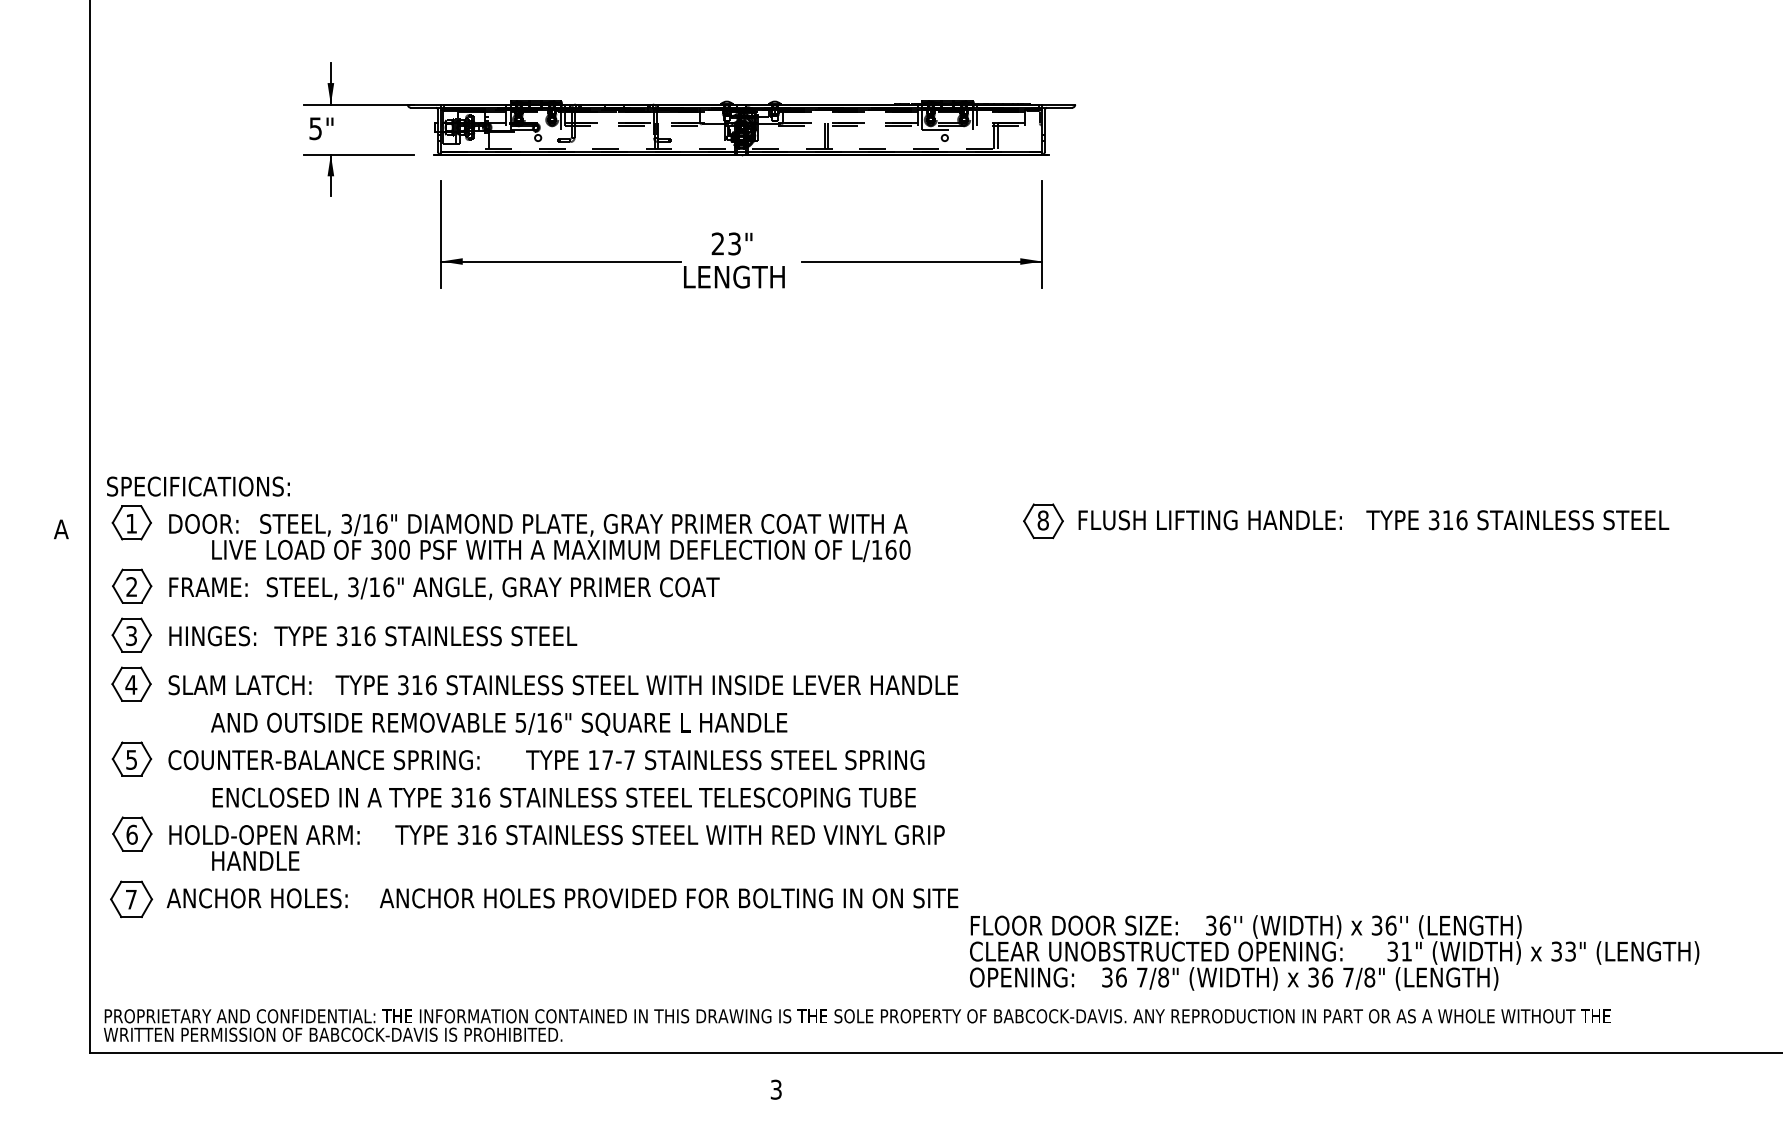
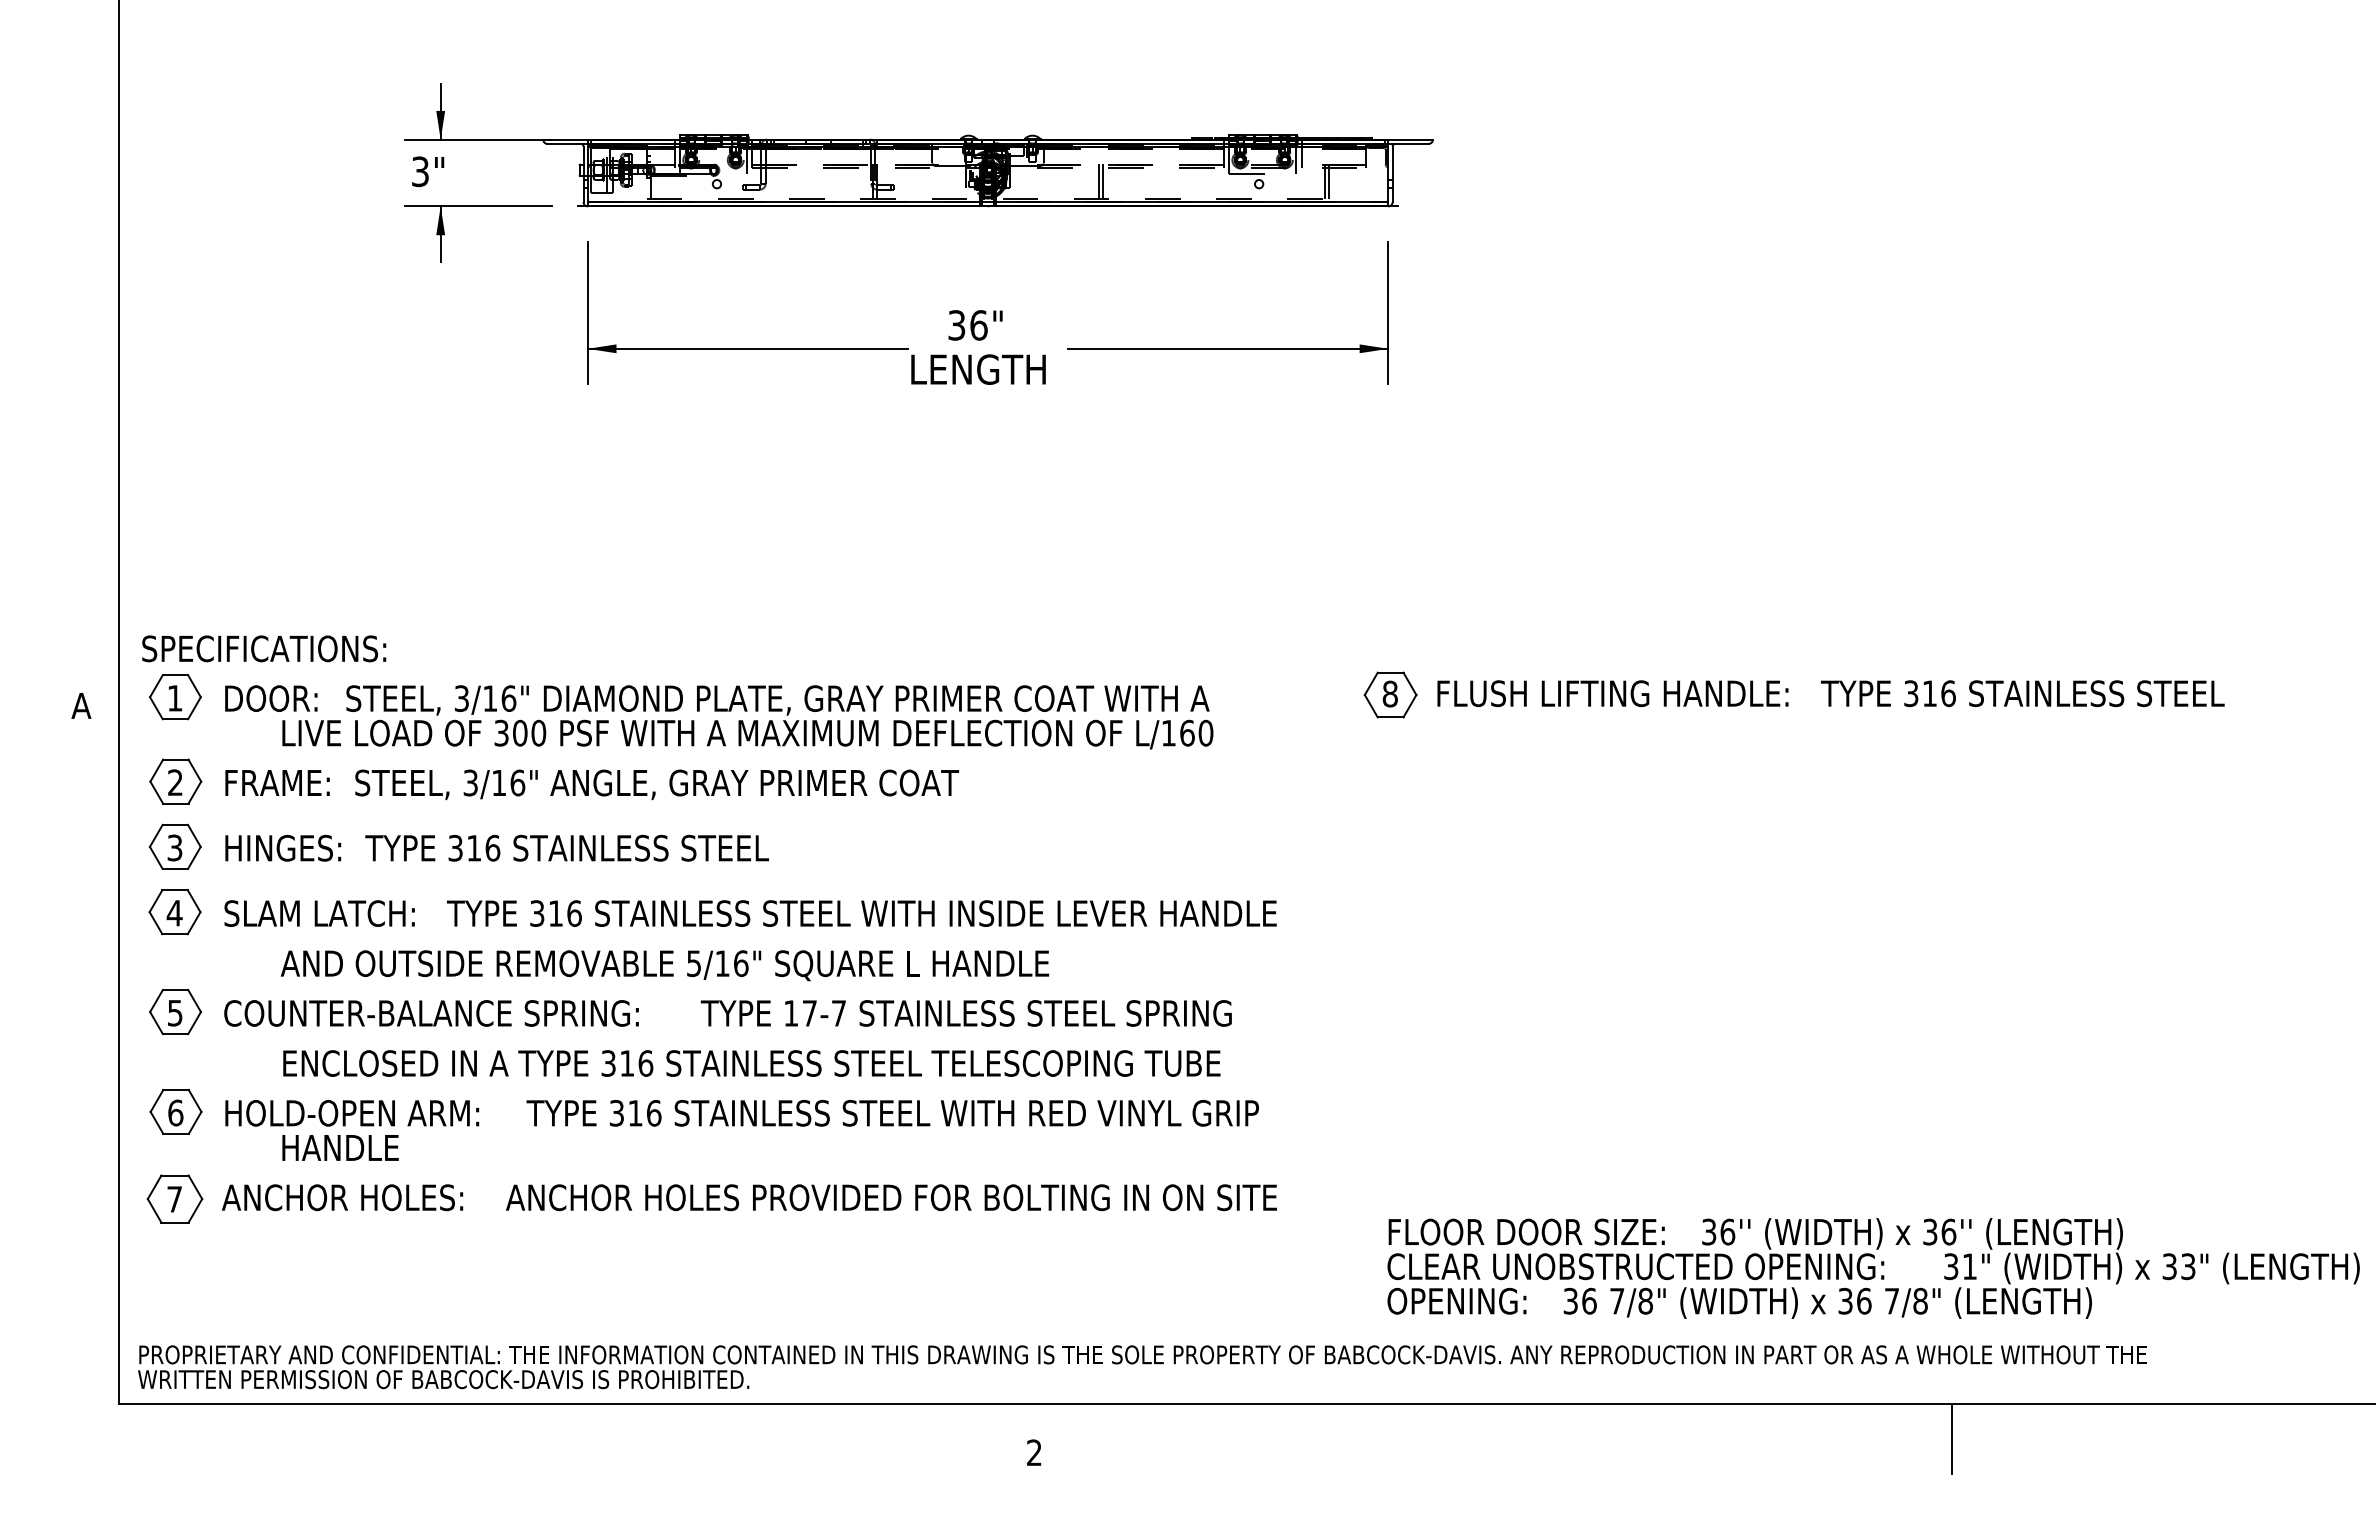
text: (315, 128) -> (420, 171), 5" -> 3"
text: (726, 244) -> (967, 325), 23" -> 36"
text: (1334, 952) -> (1873, 1268), moved
line: (1465, 1079) -> (1952, 1439), added
text: (776, 1089) -> (1034, 1452), 3 -> 2

